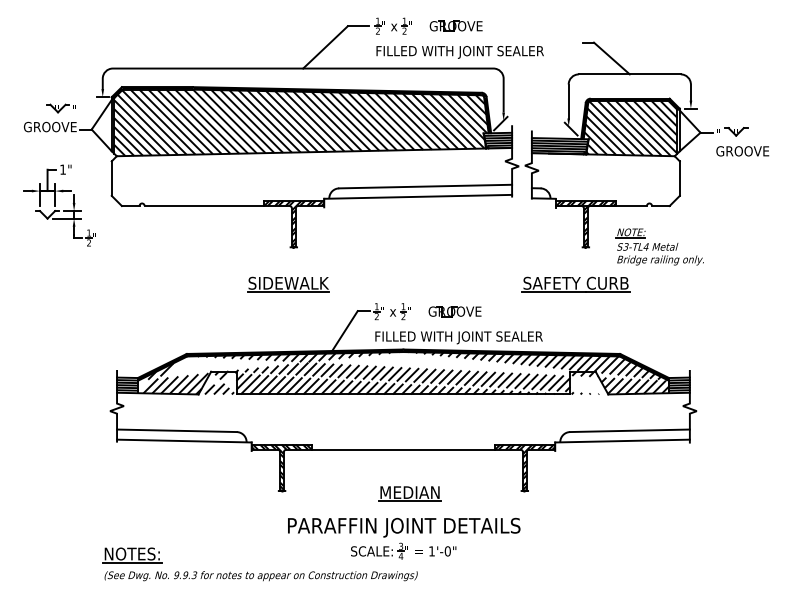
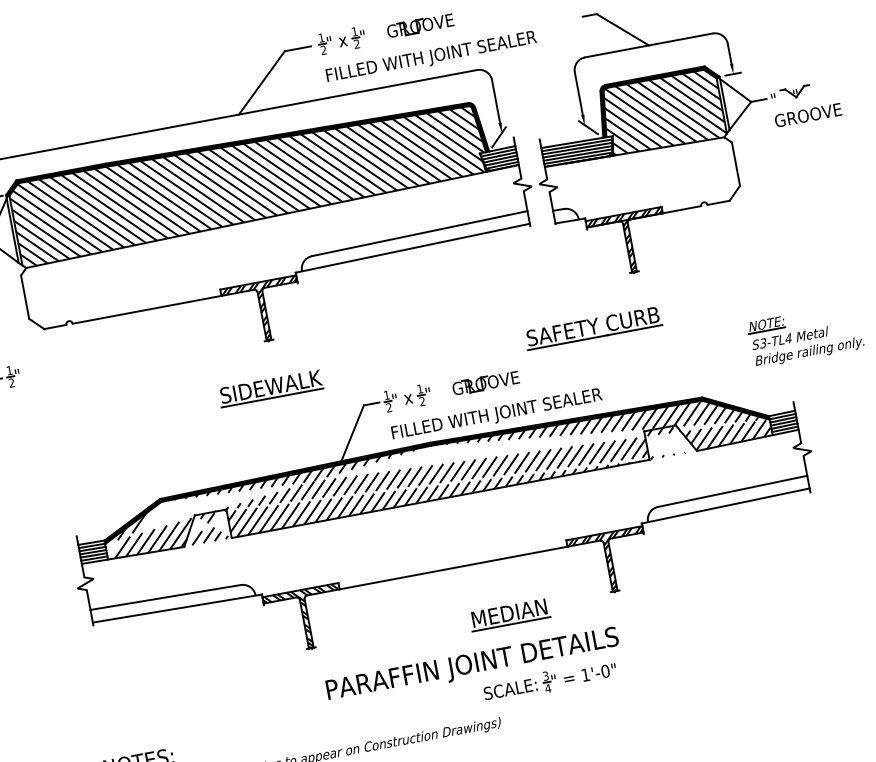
part: (659, 246) -> (805, 334), moved
part: (575, 284) -> (592, 328), moved
part: (409, 493) -> (508, 614), moved
part: (403, 550) -> (549, 680), moved

